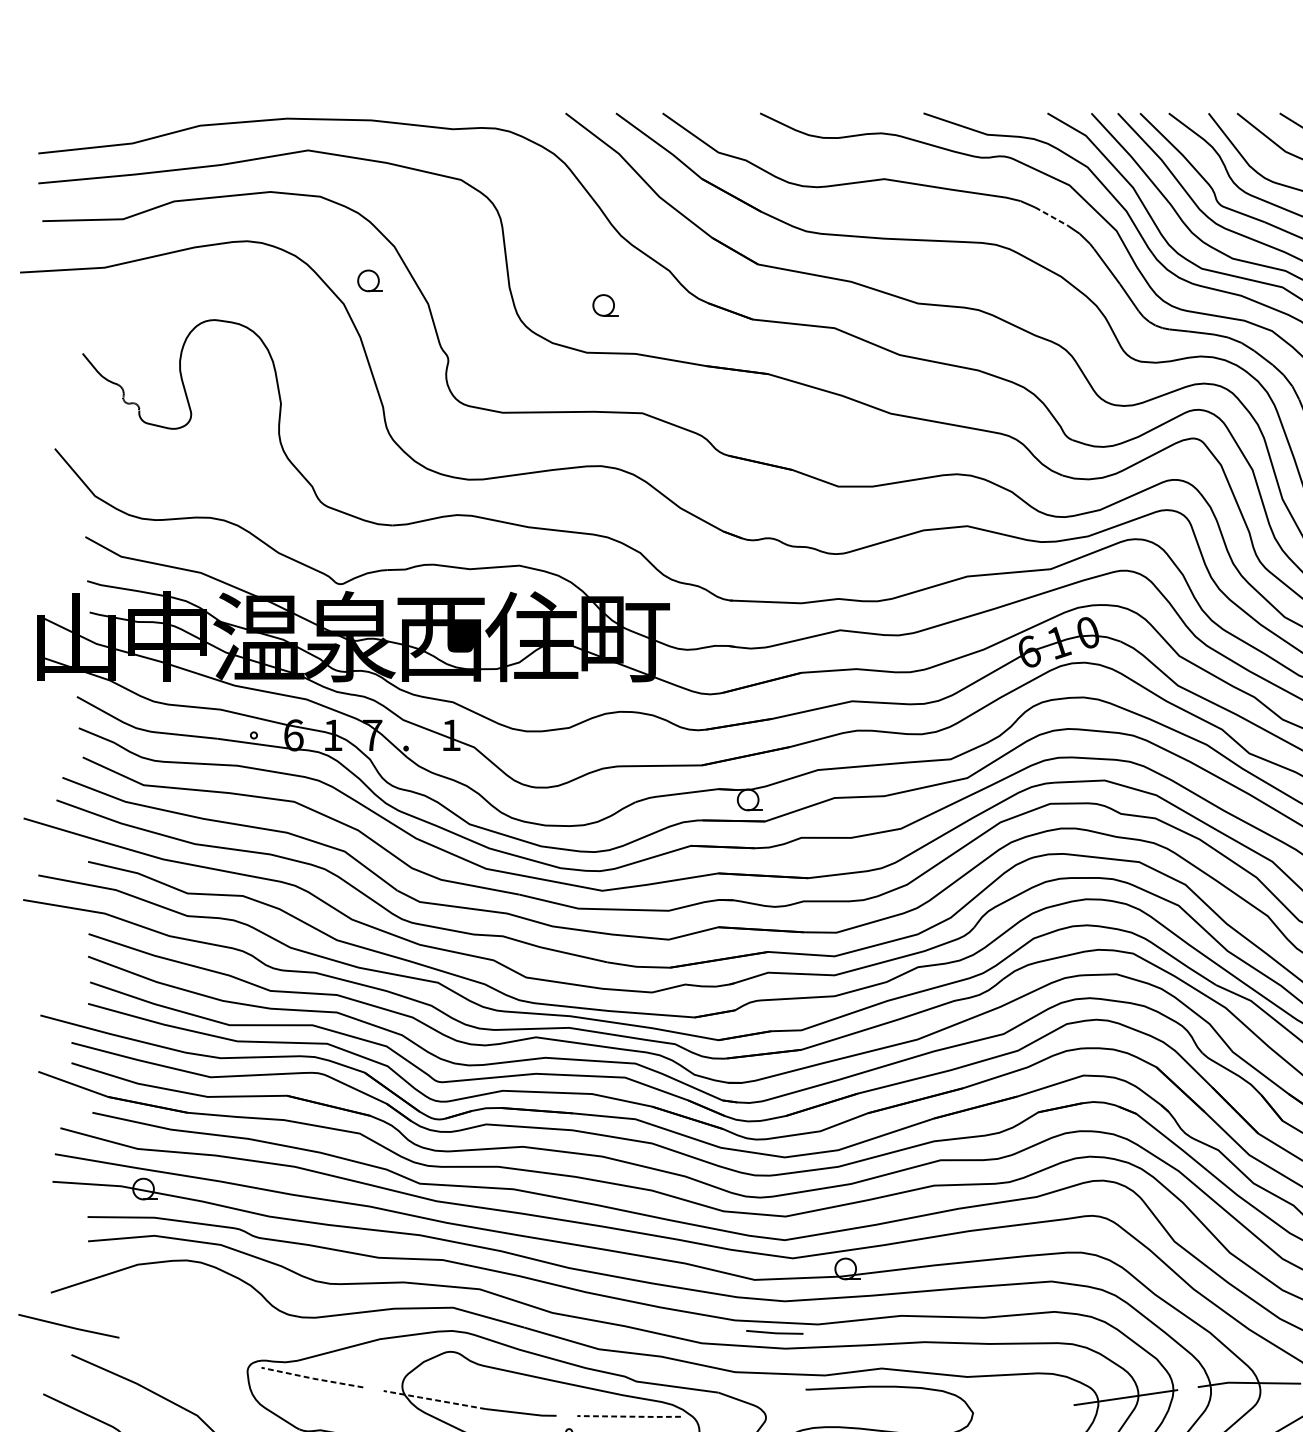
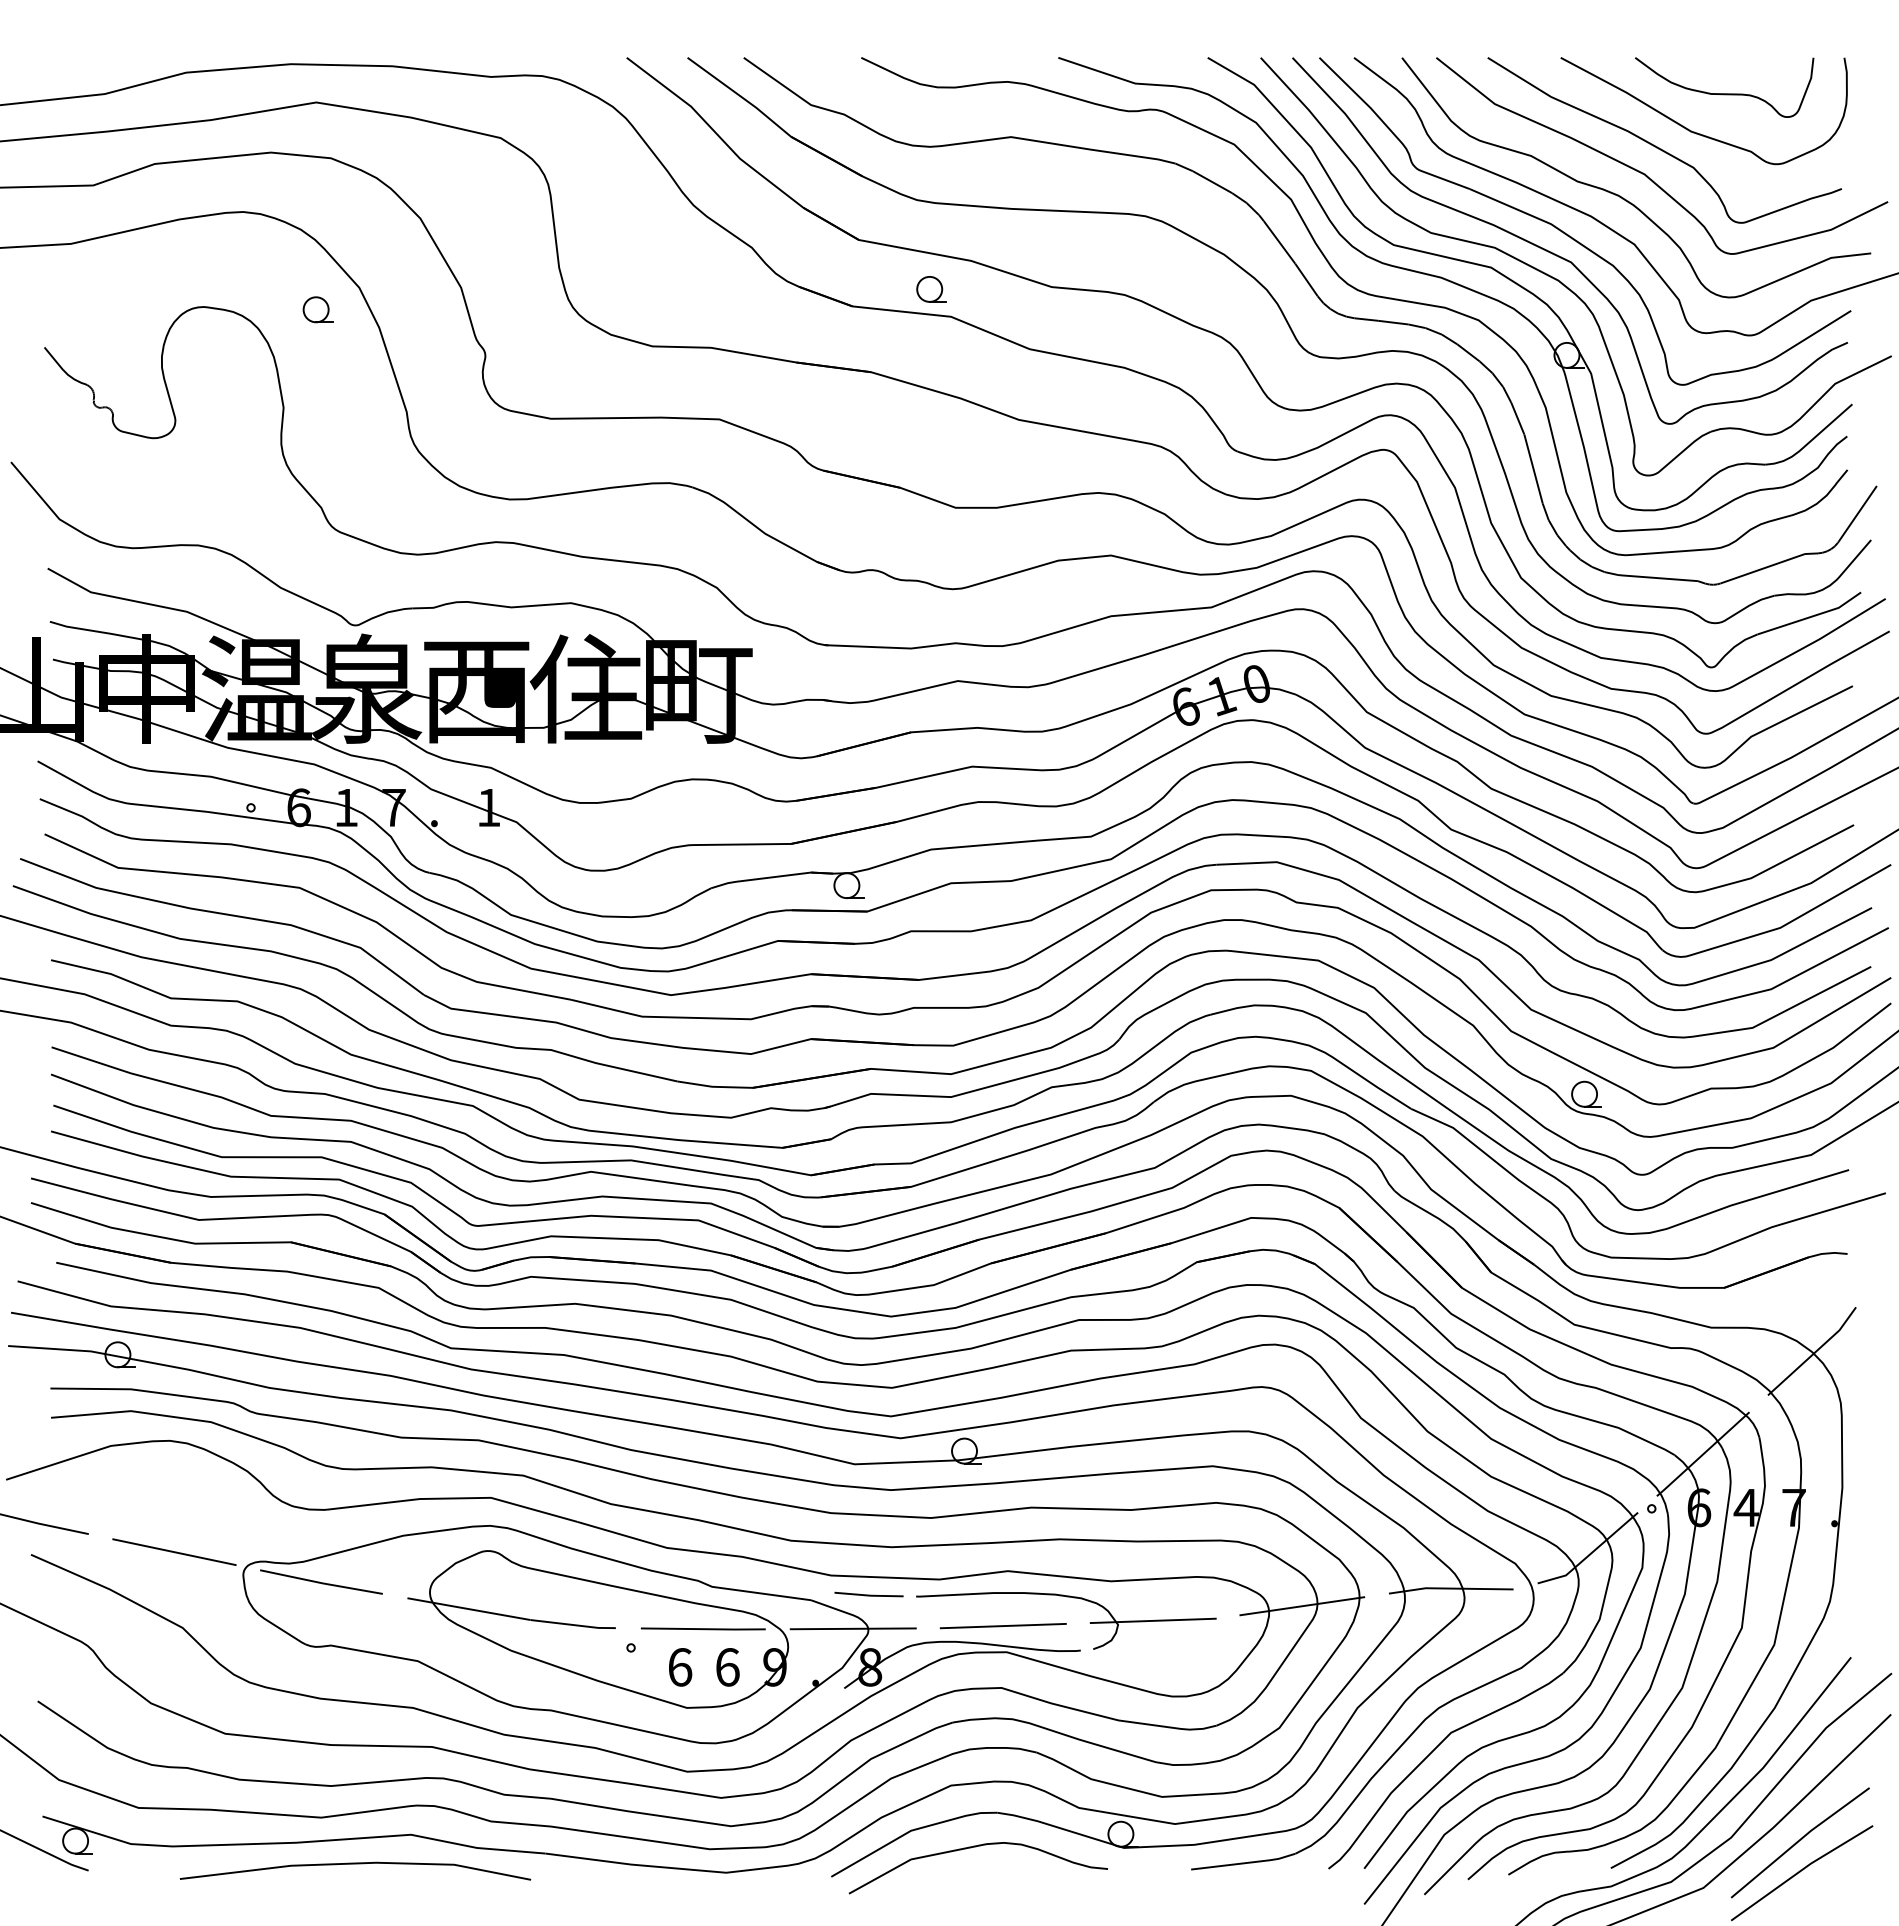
line: (1051, 216) -> (1212, 182), dashed -> solid
part: (369, 280) -> (317, 309), moved
part: (605, 305) -> (931, 289), moved
line: (774, 1332) -> (868, 1594), moved
line: (190, 1353) -> (174, 1552), added
line: (312, 1378) -> (321, 1583), dashed -> solid
line: (433, 1399) -> (467, 1608), dashed -> solid
line: (1001, 1409) -> (1152, 1620), added
line: (877, 1413) -> (1002, 1625), added
line: (629, 1416) -> (703, 1629), dashed -> solid
line: (752, 1416) -> (852, 1628), added

